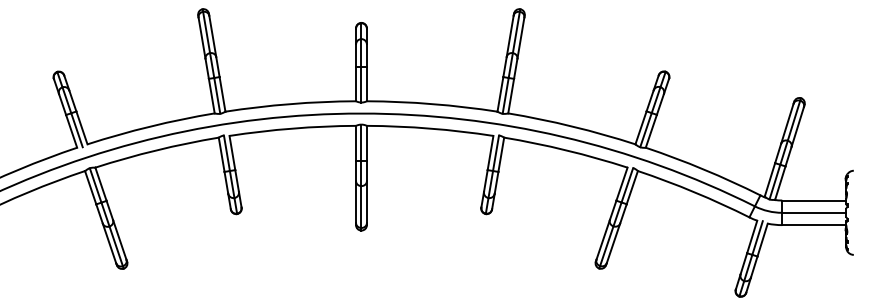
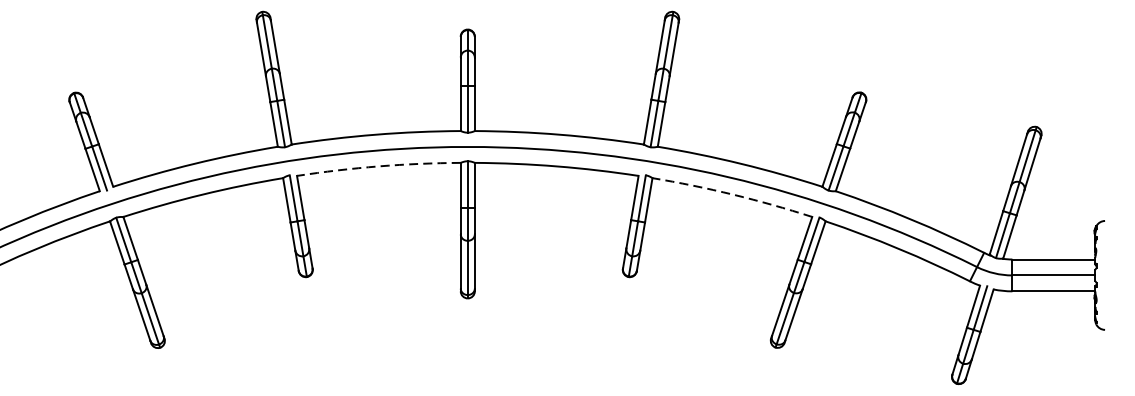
arc: (292, 128) -> (378, 166), solid -> dashed
arc: (566, 150) -> (733, 194), solid -> dashed

